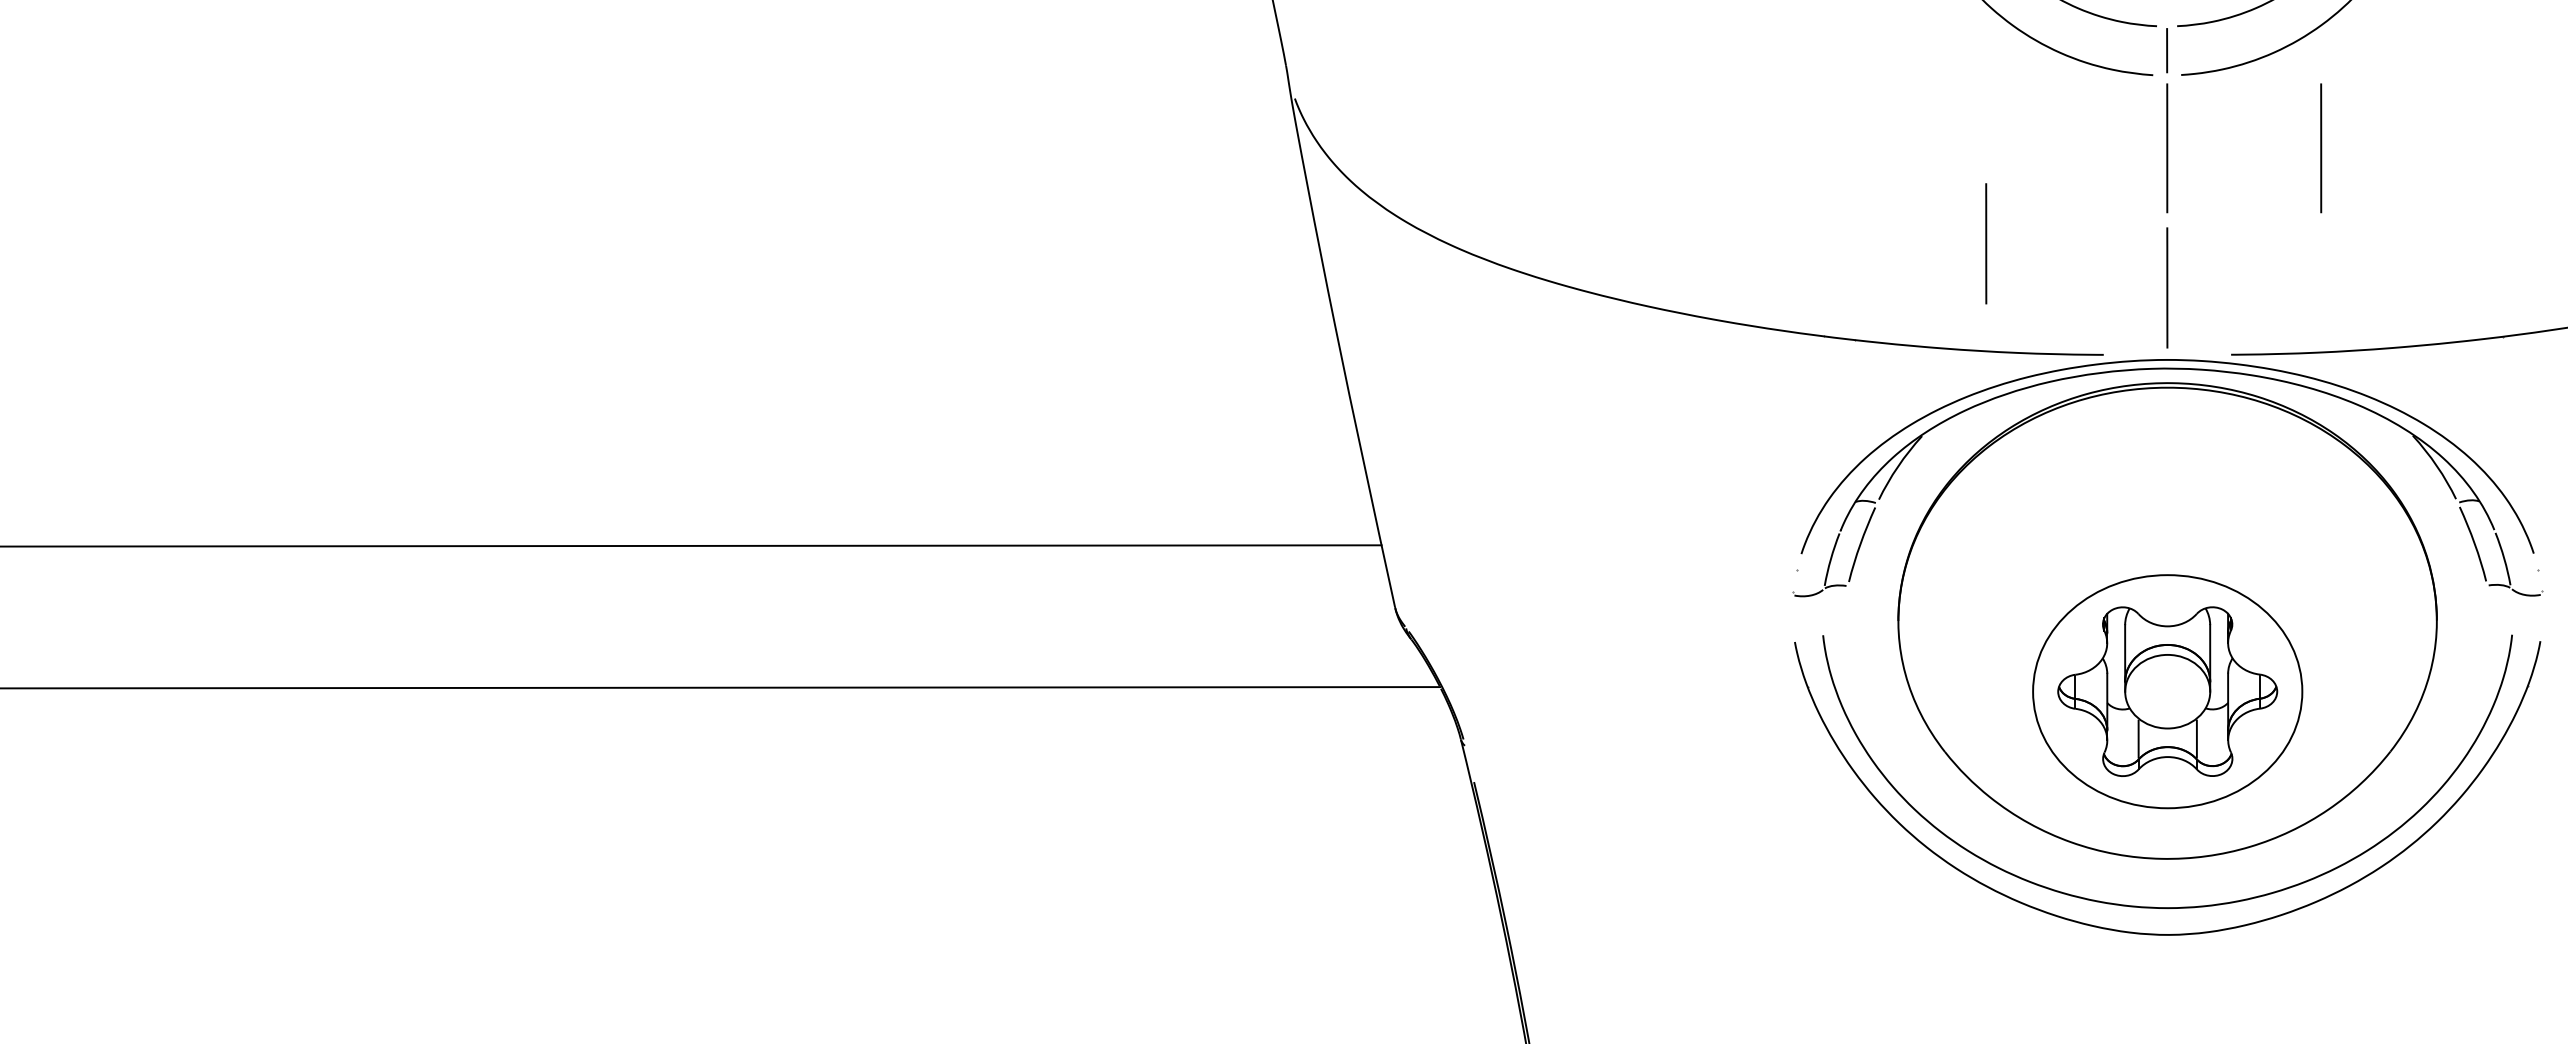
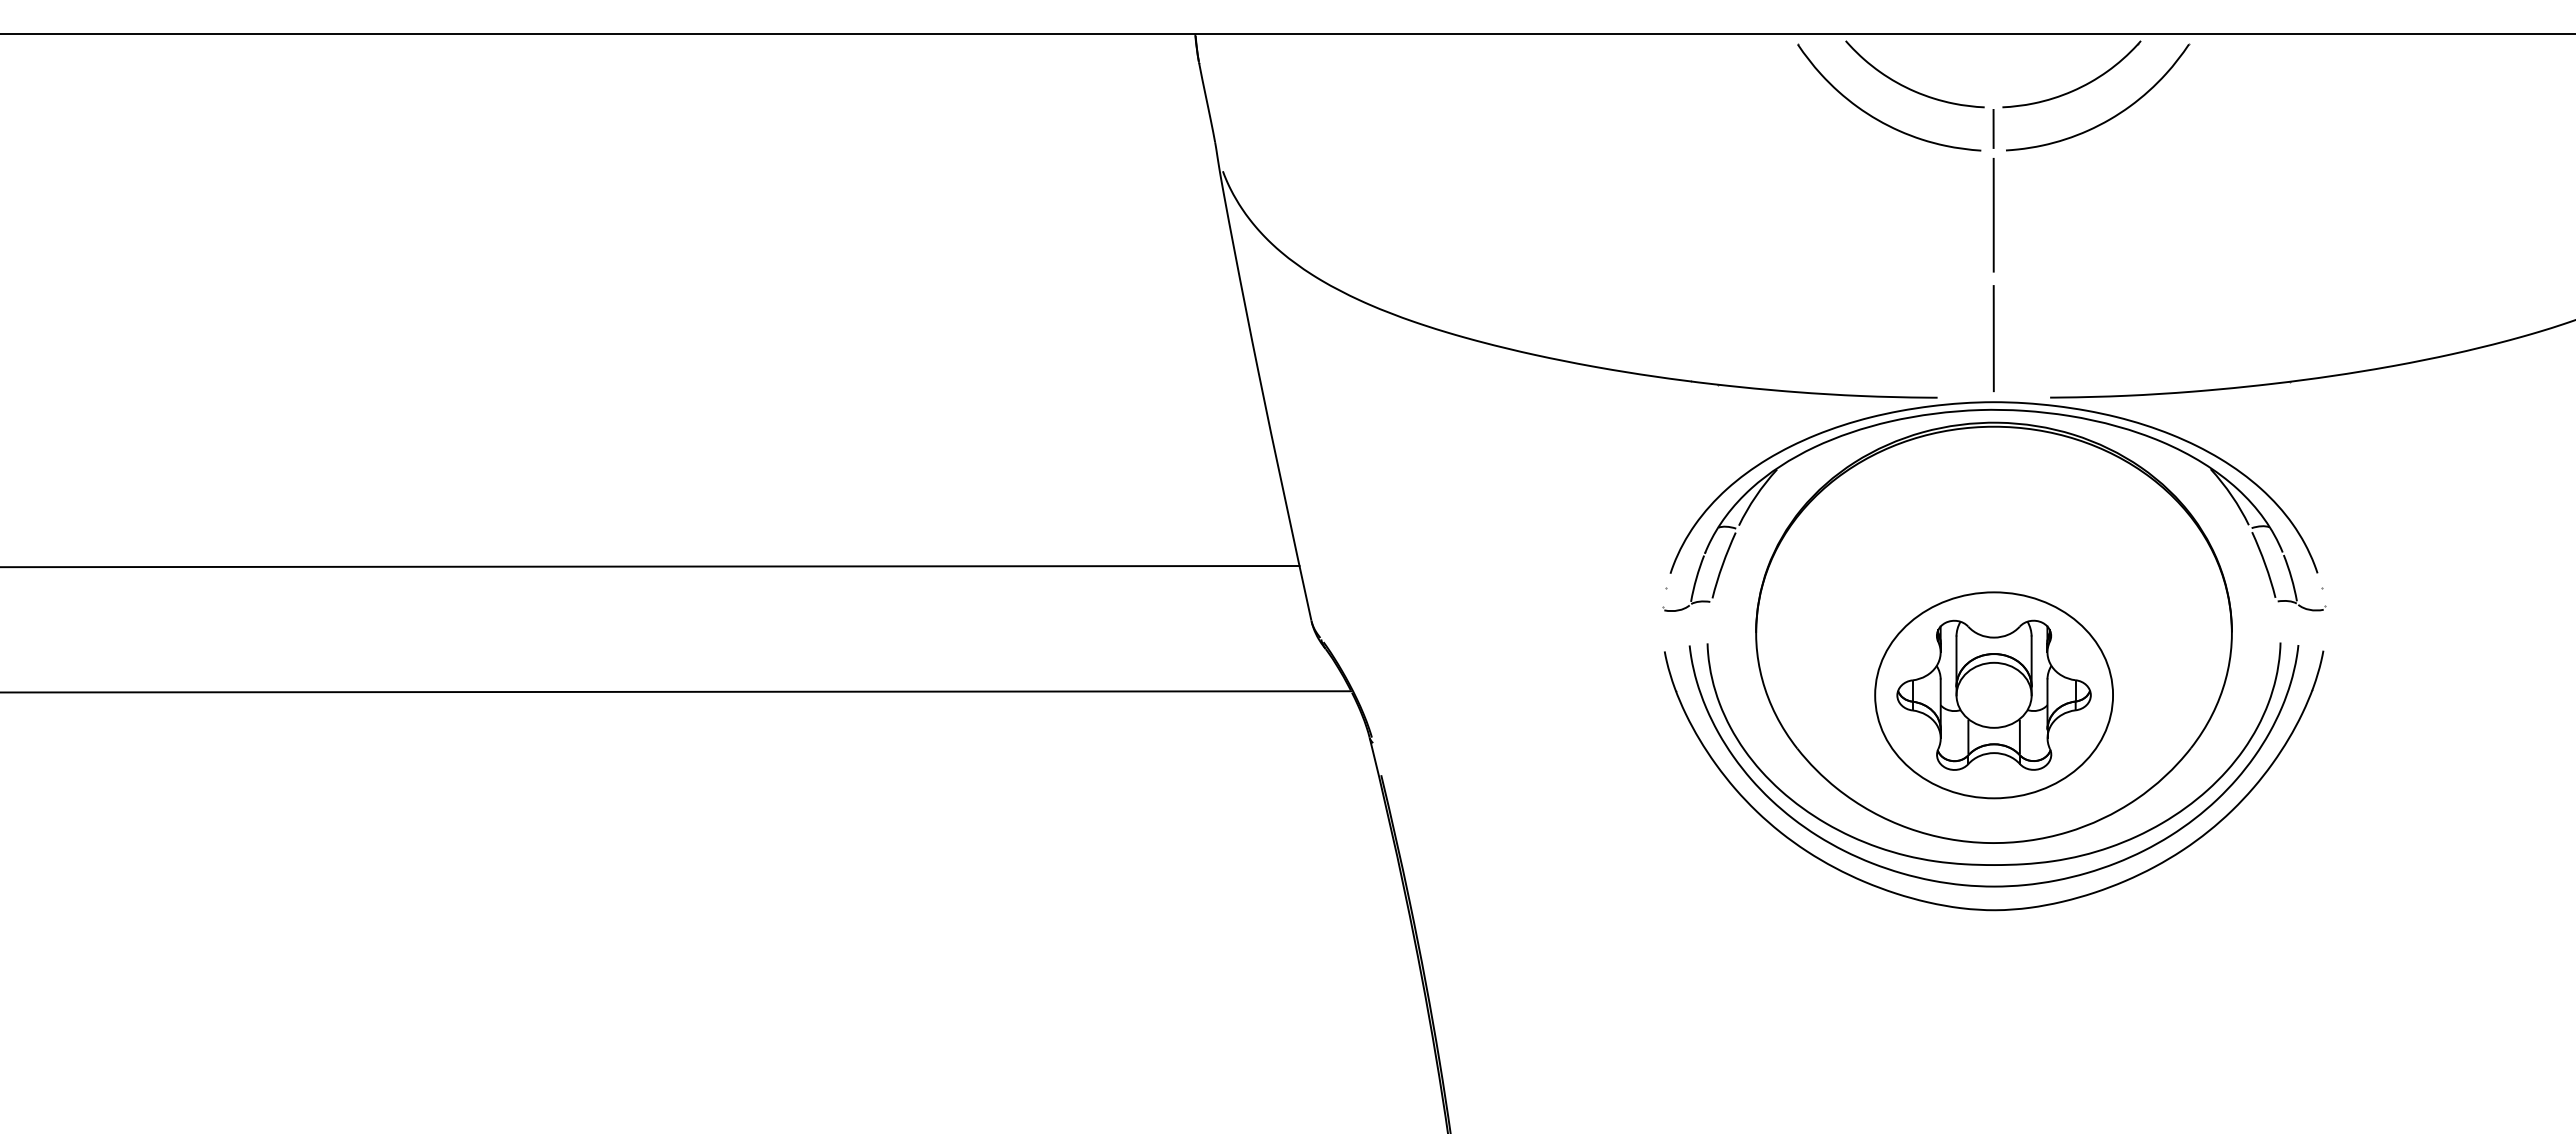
line: (2320, 148) -> (2129, 215), removed
line: (1985, 243) -> (1833, 299), removed
curve: (2167, 883) -> (1993, 864), added

